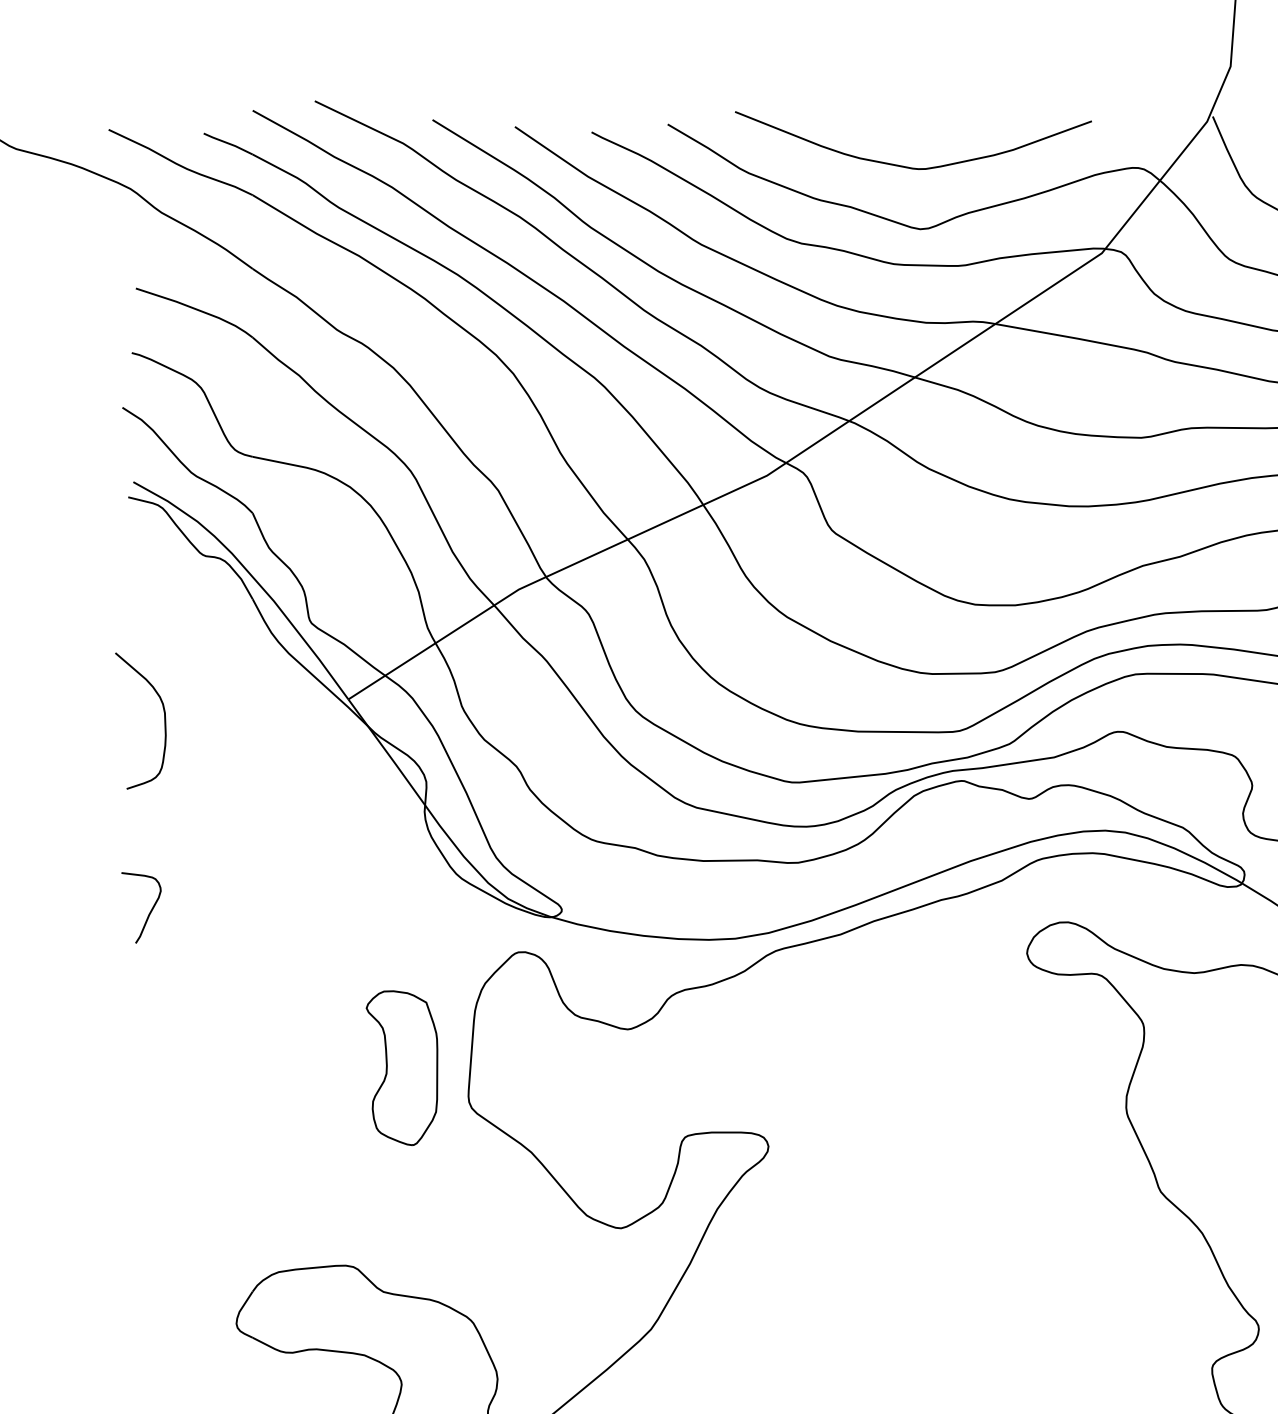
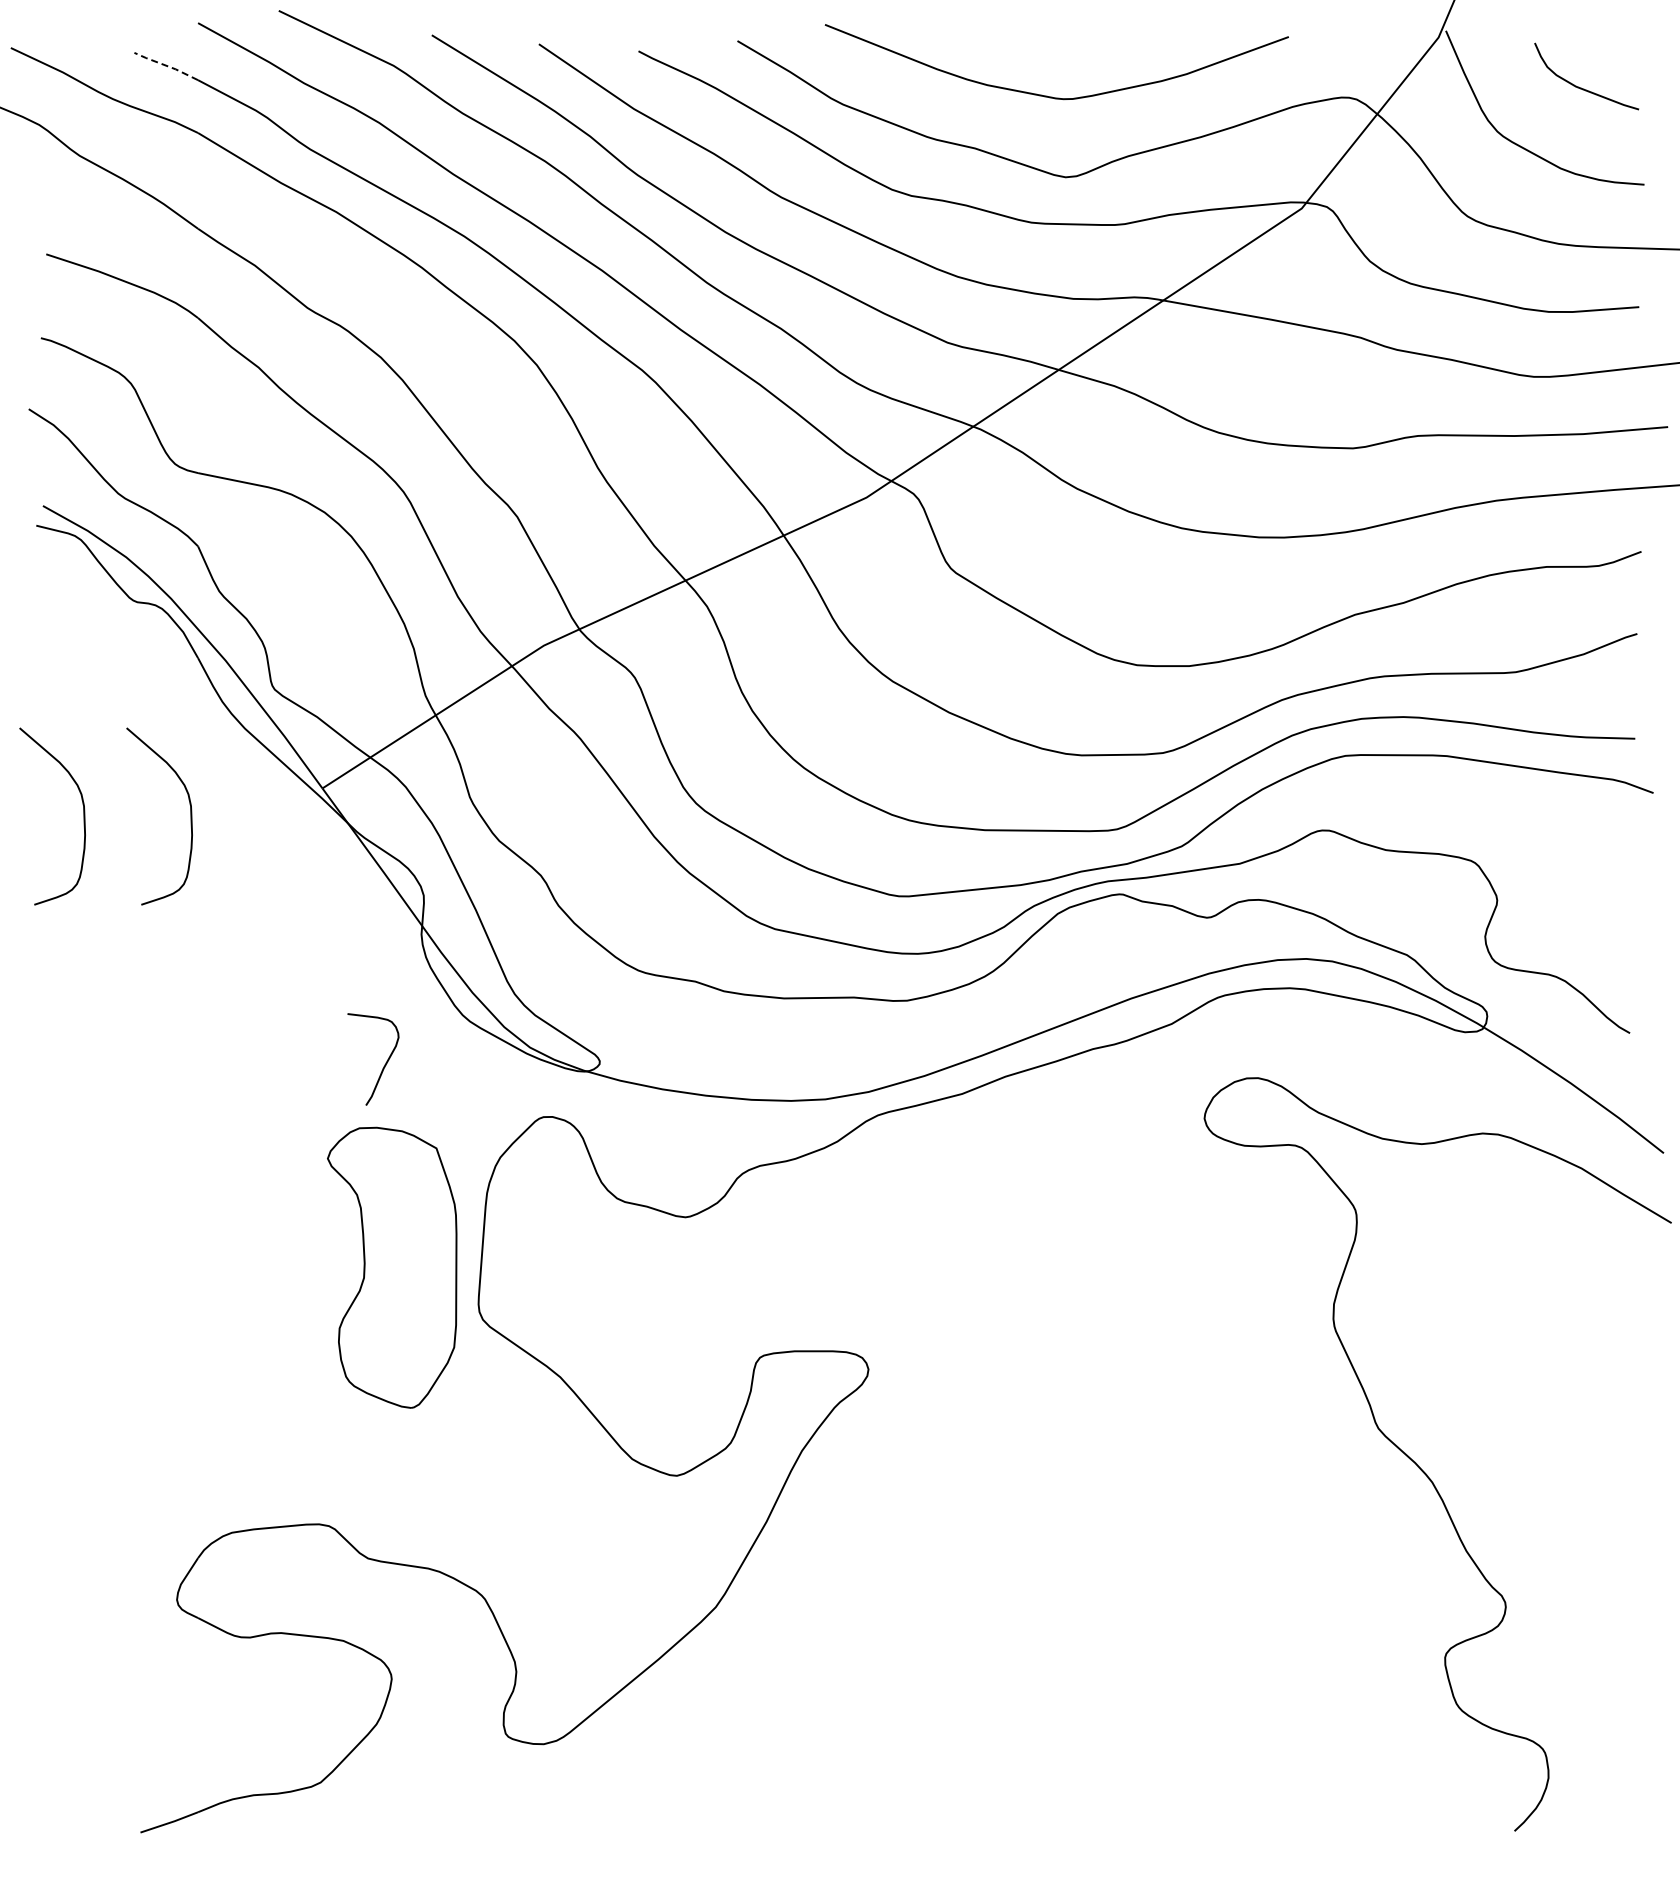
line: (228, 143) -> (166, 65), solid -> dashed
curve: (246, 721) -> (190, 816), added
curve: (149, 911) -> (384, 1064), moved
part: (401, 1068) -> (391, 1267), size x1.4

